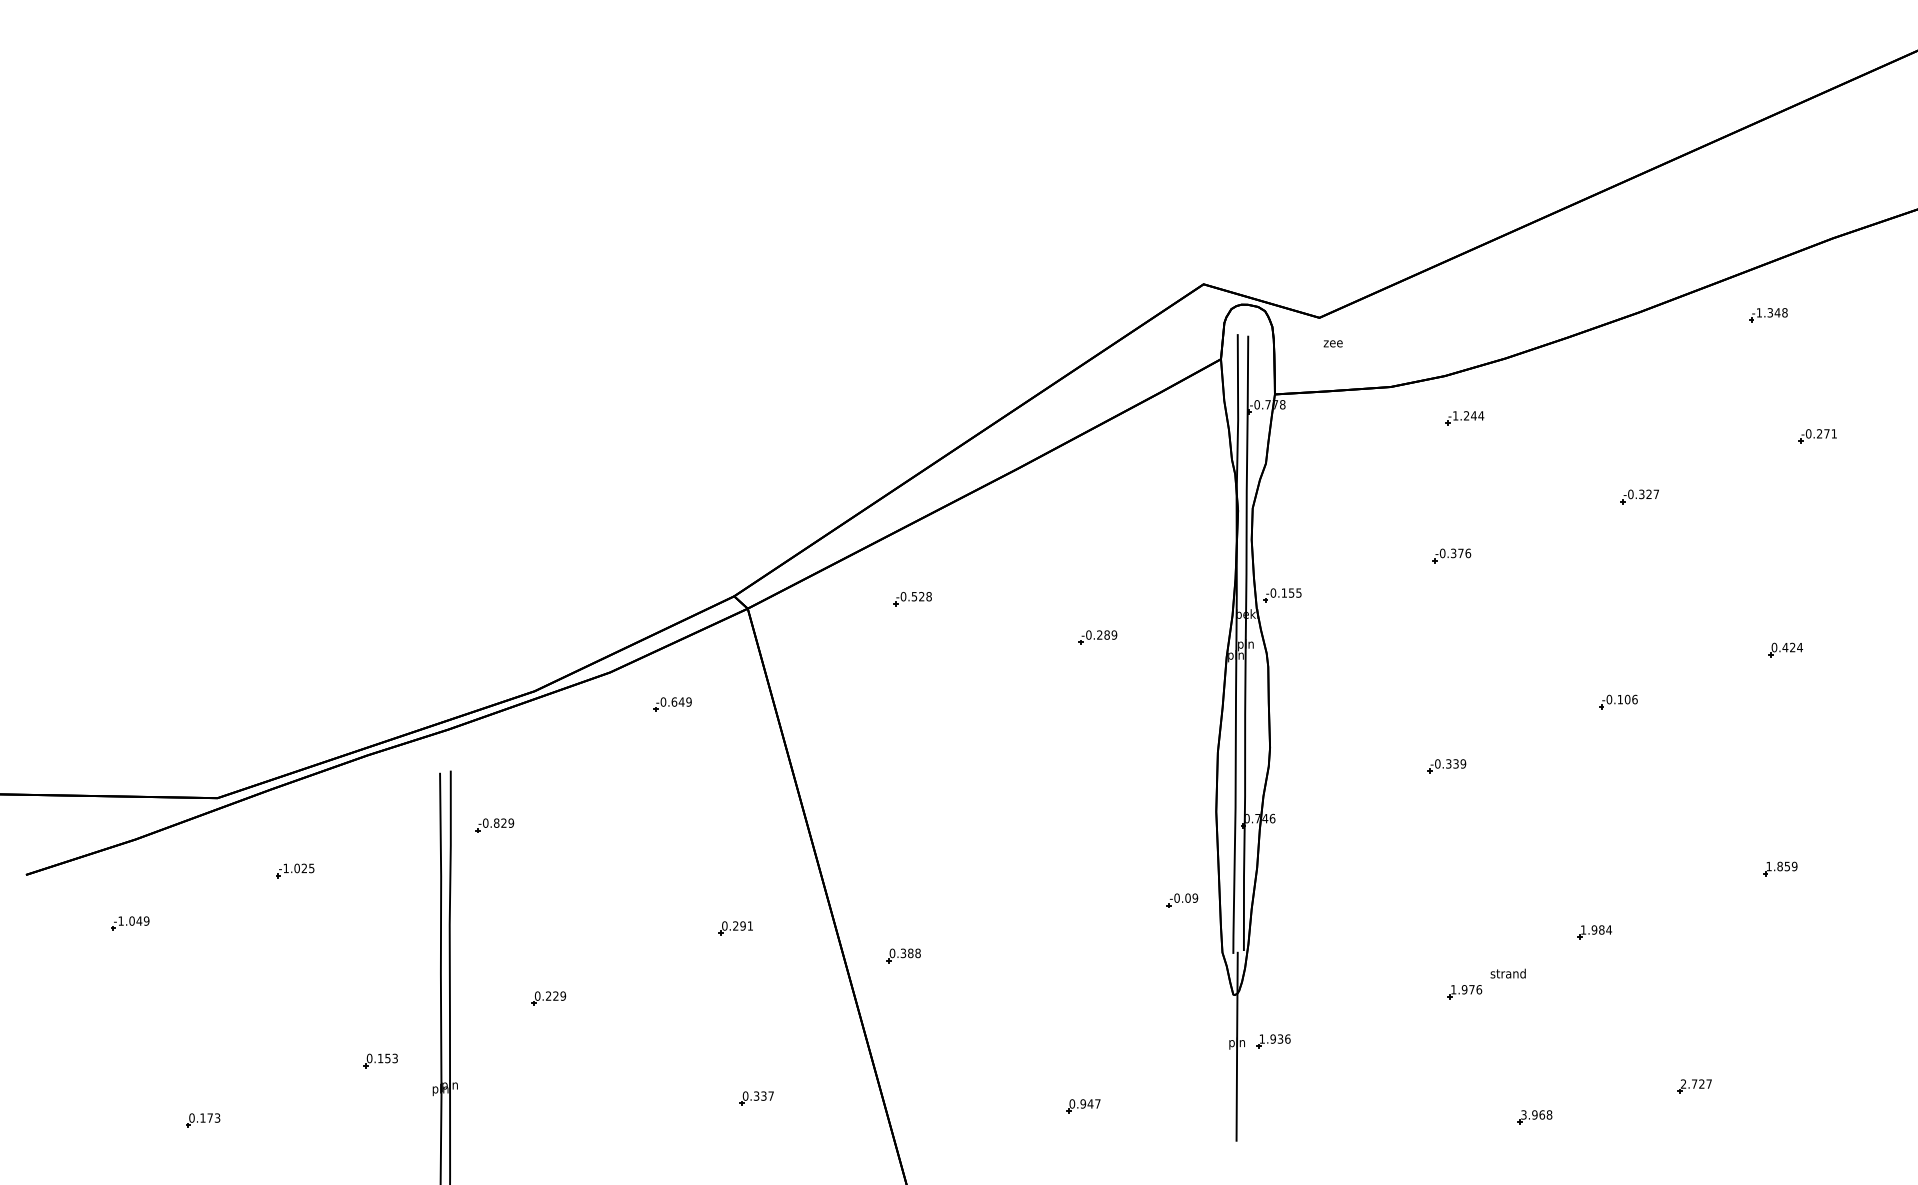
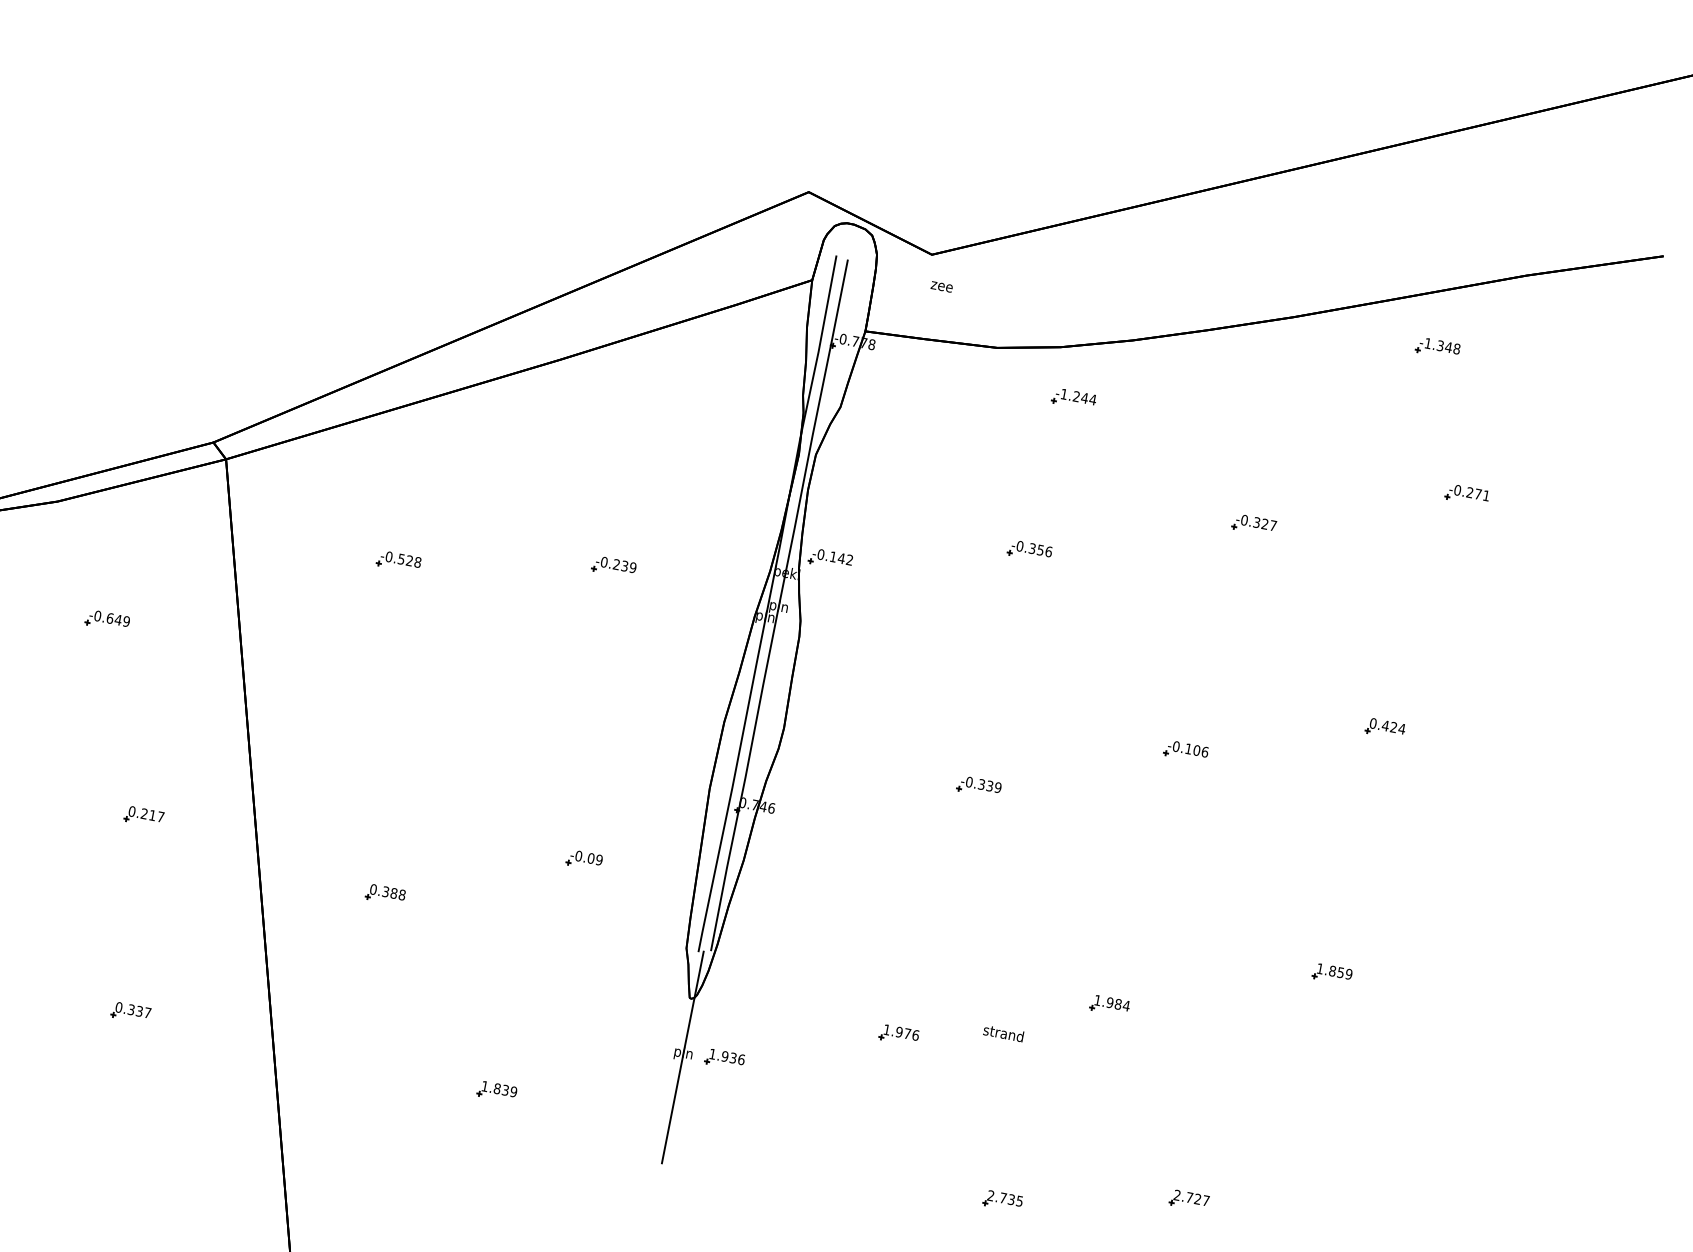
text: (1460, 553) -> (1040, 550), -0.376 -> -0.356
text: (1294, 592) -> (844, 558), -0.155 -> -0.142
part: (912, 599) -> (398, 562), moved
text: (1106, 634) -> (624, 565), -0.289 -> -0.239
part: (672, 704) -> (107, 620), moved
part: (1182, 900) -> (584, 859), moved
text: (746, 925) -> (156, 815), 0.291 -> 0.217
part: (903, 955) -> (385, 894), moved
part: (1464, 992) -> (898, 1035), moved
text: (1084, 1103) -> (498, 1088), 0.947 -> 1.839
text: (1536, 1114) -> (1005, 1197), 3.968 -> 2.735

